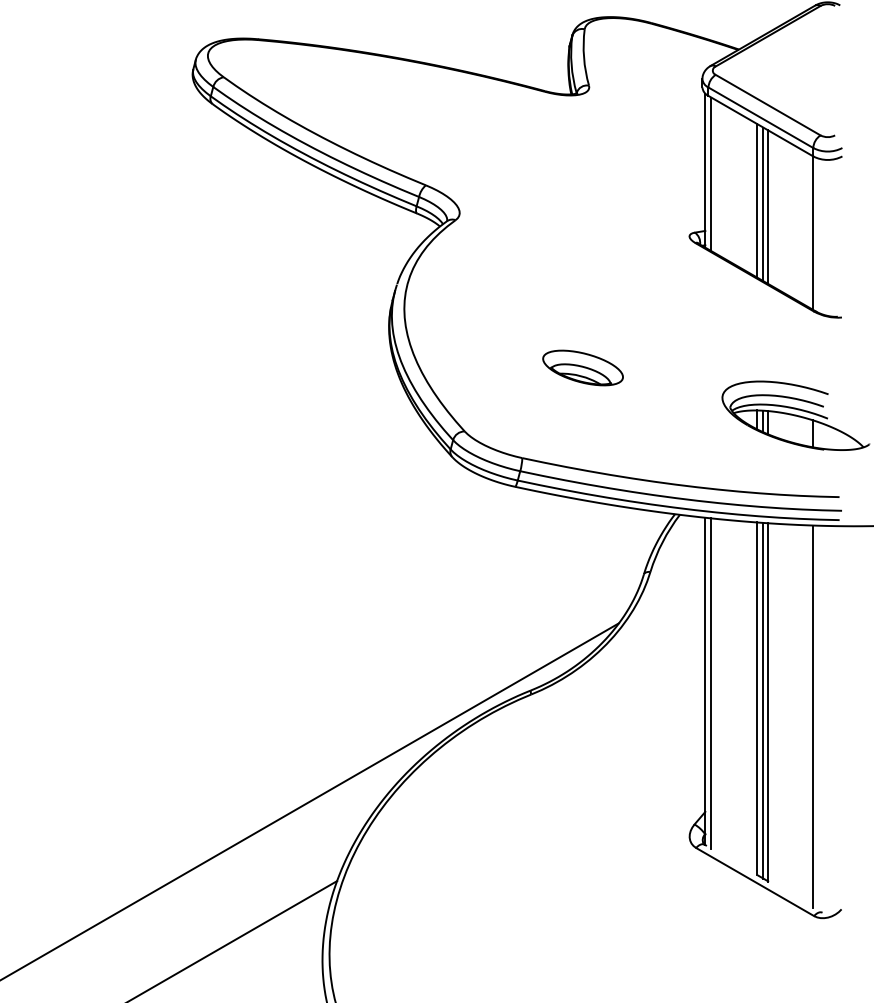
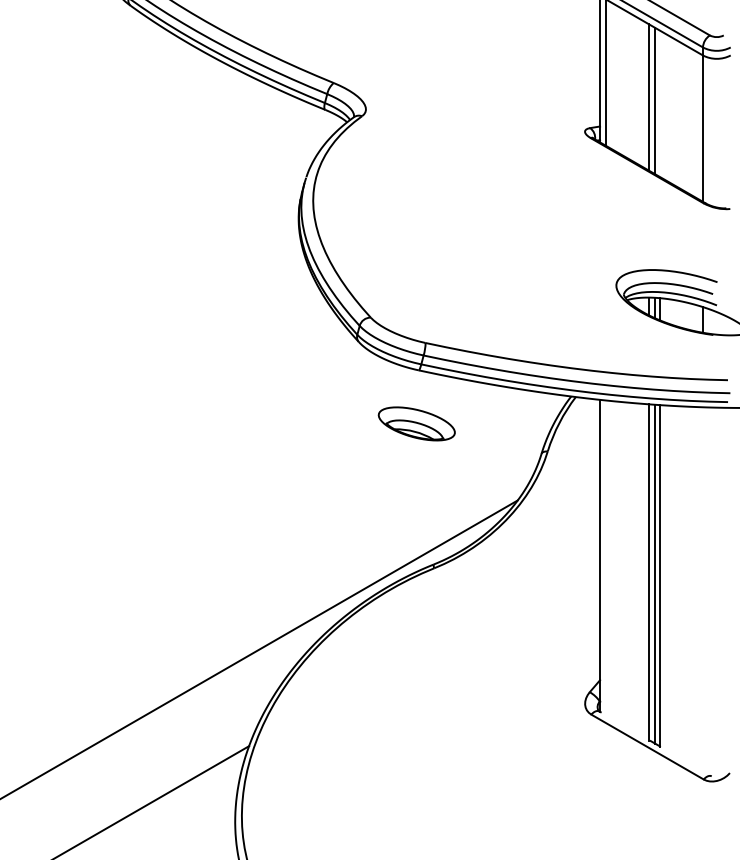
line: (768, 206) -> (660, 103), removed
part: (582, 367) -> (416, 423), moved
line: (711, 683) -> (605, 557), removed
line: (813, 716) -> (703, 589), removed

